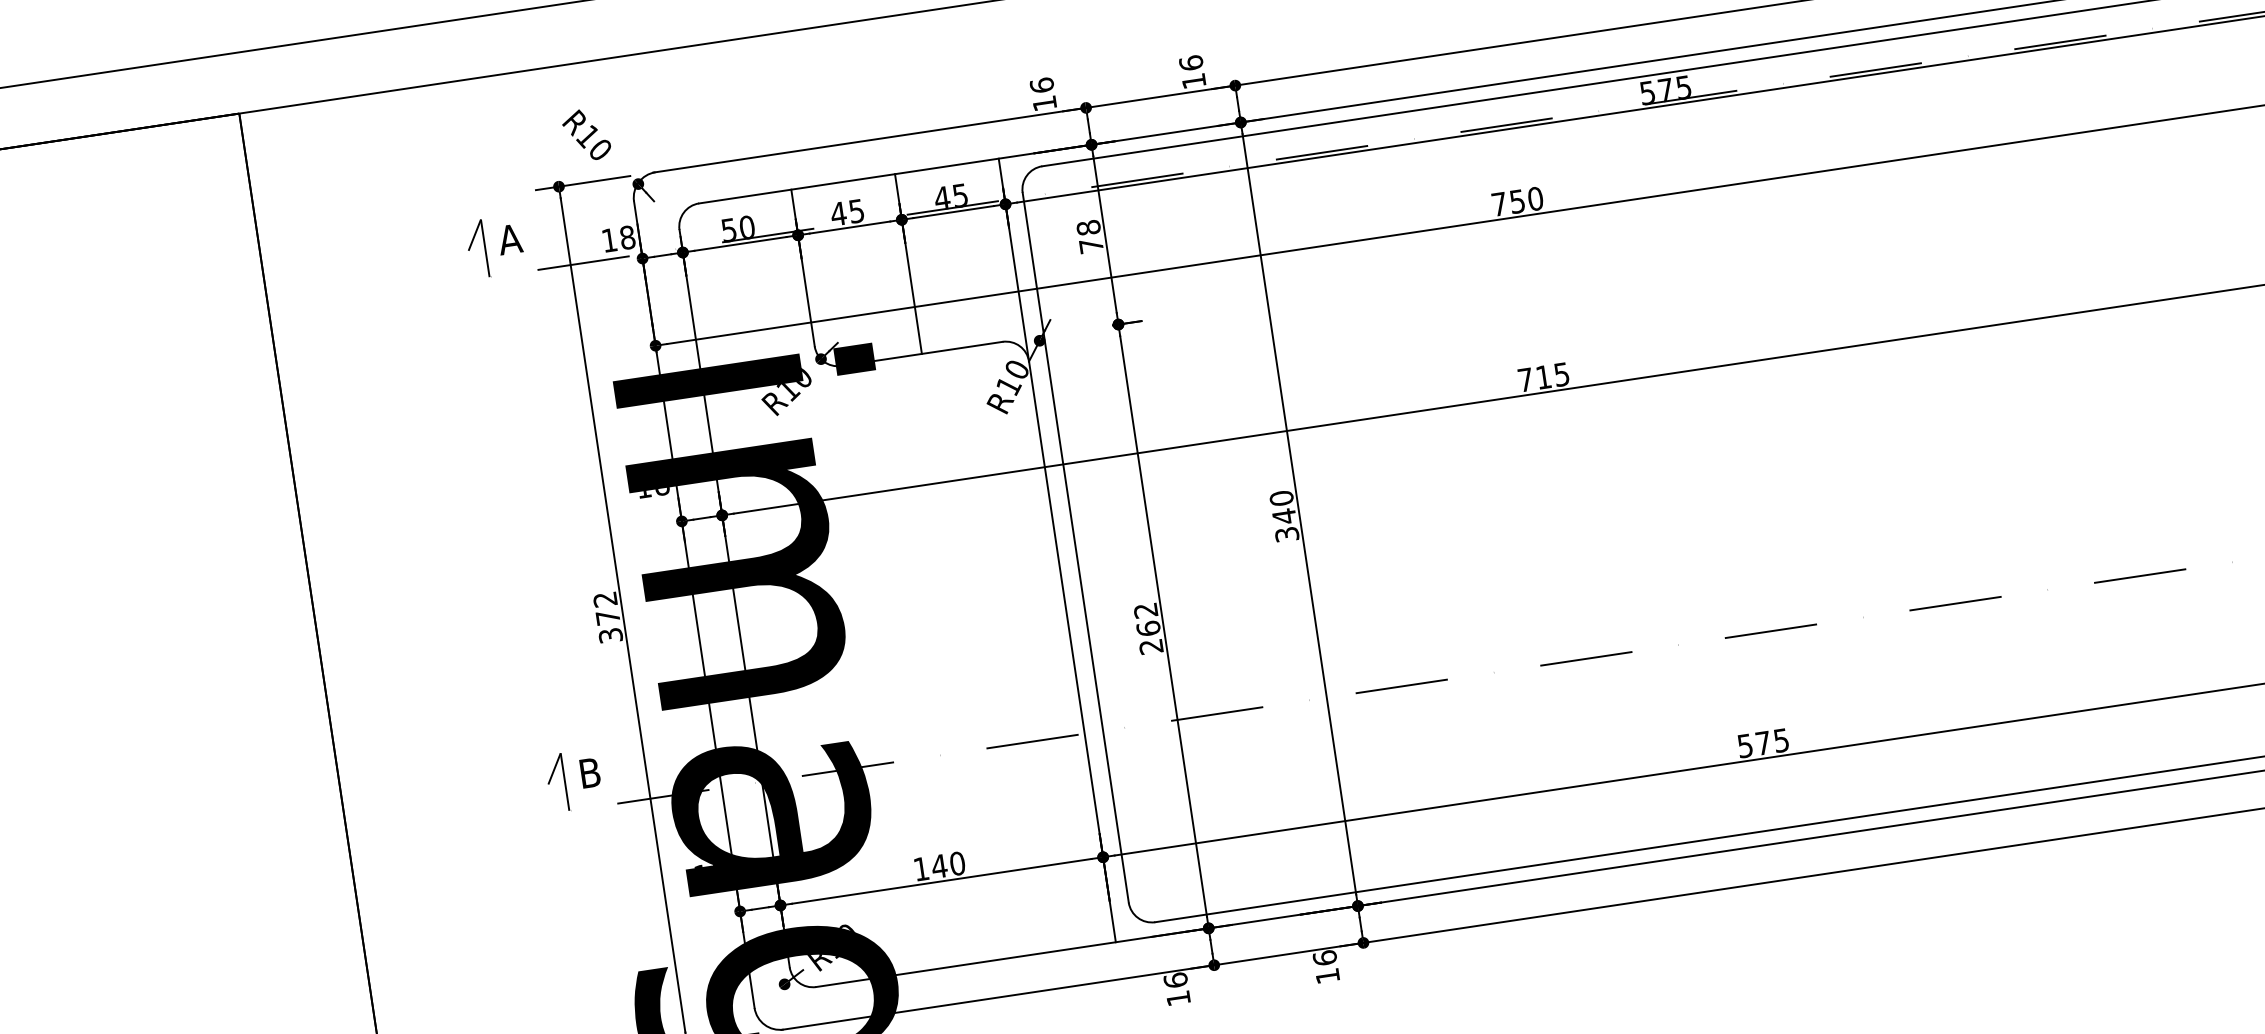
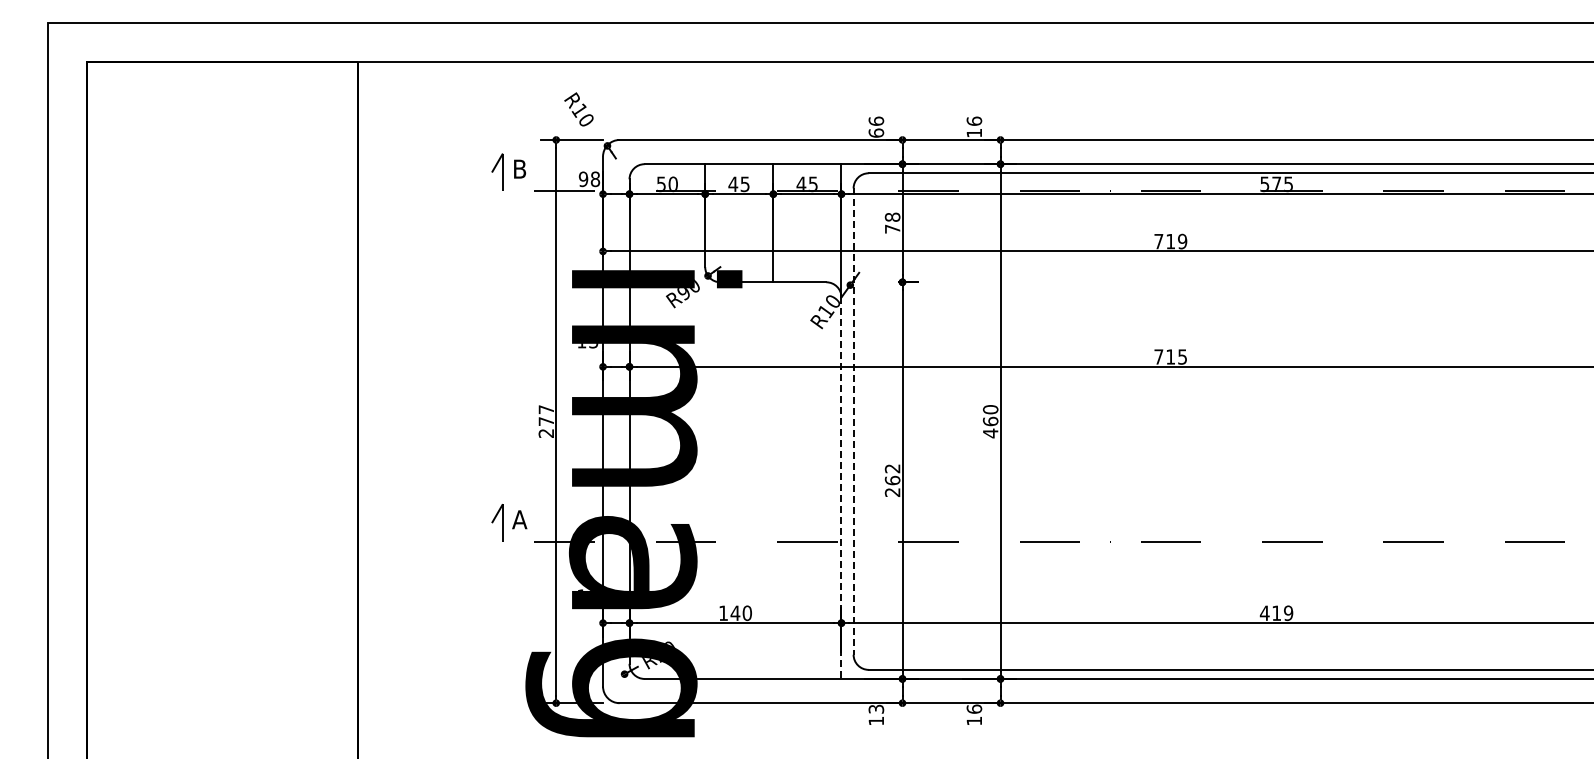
text: (1044, 102) -> (876, 132), 16 -> 66
text: (1526, 200) -> (1176, 241), 750 -> 719
text: (509, 238) -> (519, 168), A -> B
text: (609, 240) -> (583, 179), 18 -> 98
text: (789, 392) -> (684, 294), R10 -> R90
text: (662, 491) -> (593, 345), 18 -> 13
text: (1285, 525) -> (990, 427), 340 -> 460
line: (1075, 549) -> (853, 422), solid -> dashed
text: (608, 617) -> (546, 421), 372 -> 277
line: (1072, 652) -> (841, 488), solid -> dashed
text: (1763, 743) -> (1276, 613), 575 -> 419
text: (589, 772) -> (519, 519), B -> A
text: (1175, 979) -> (876, 708), 16 -> 13

